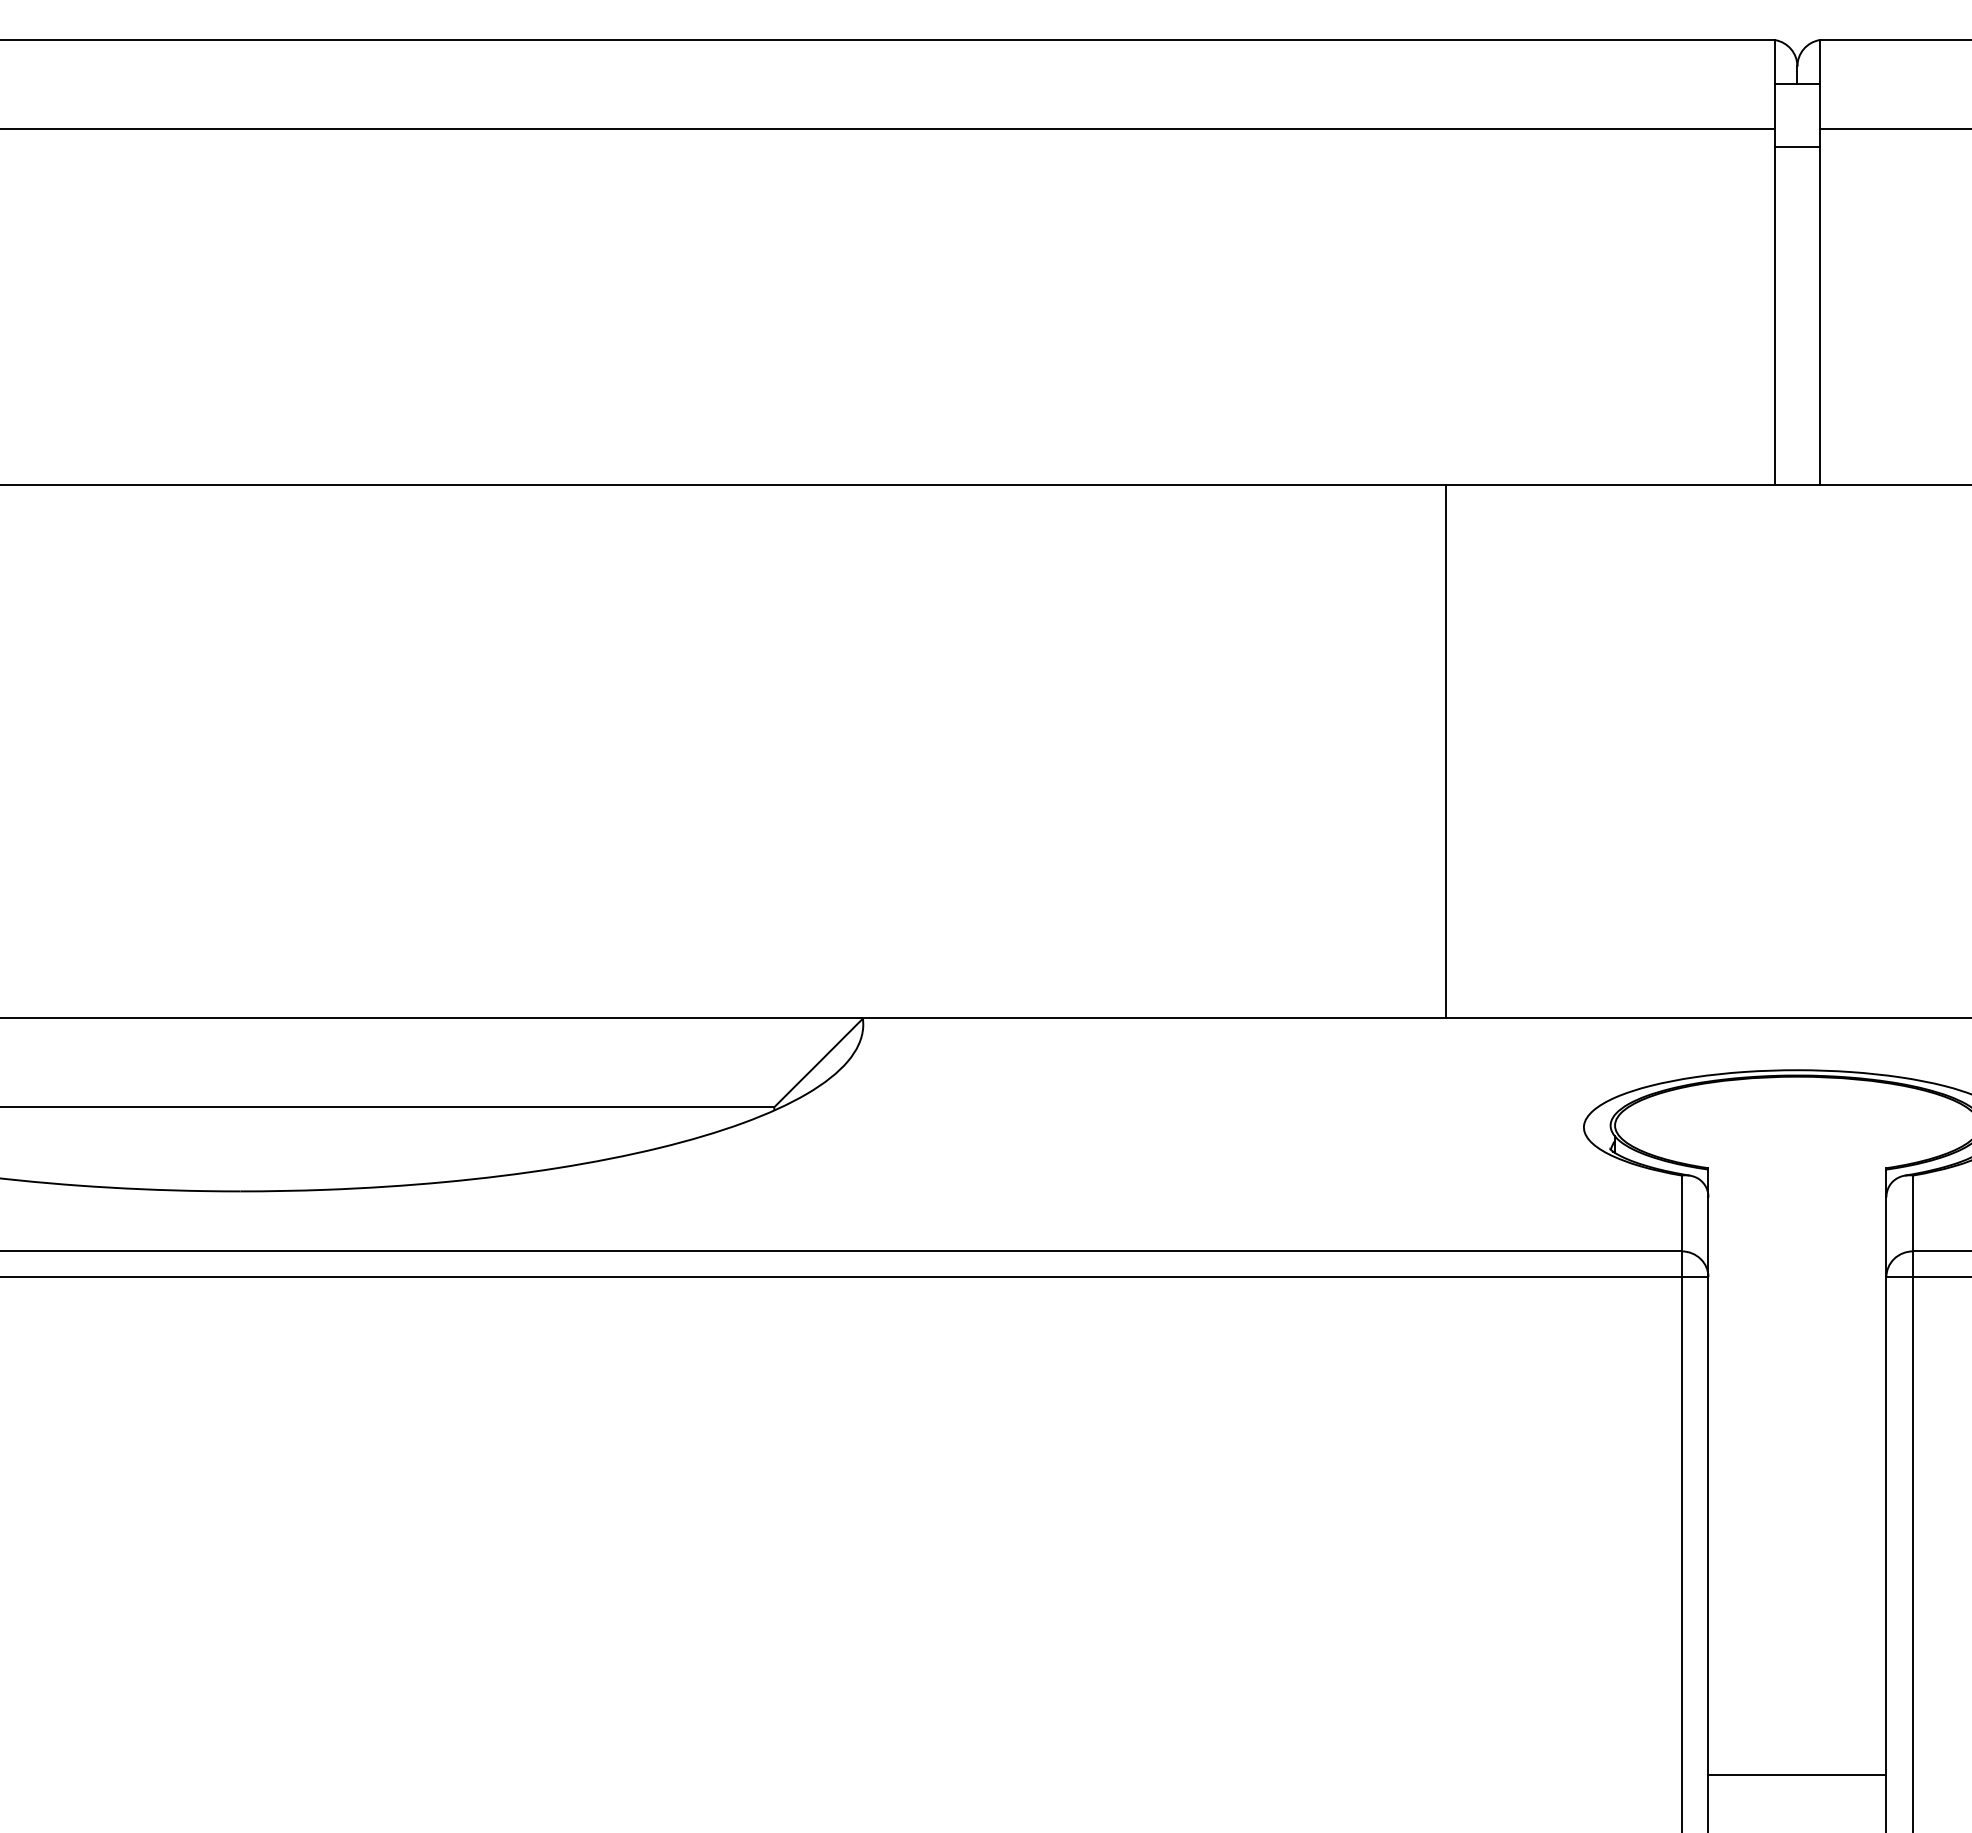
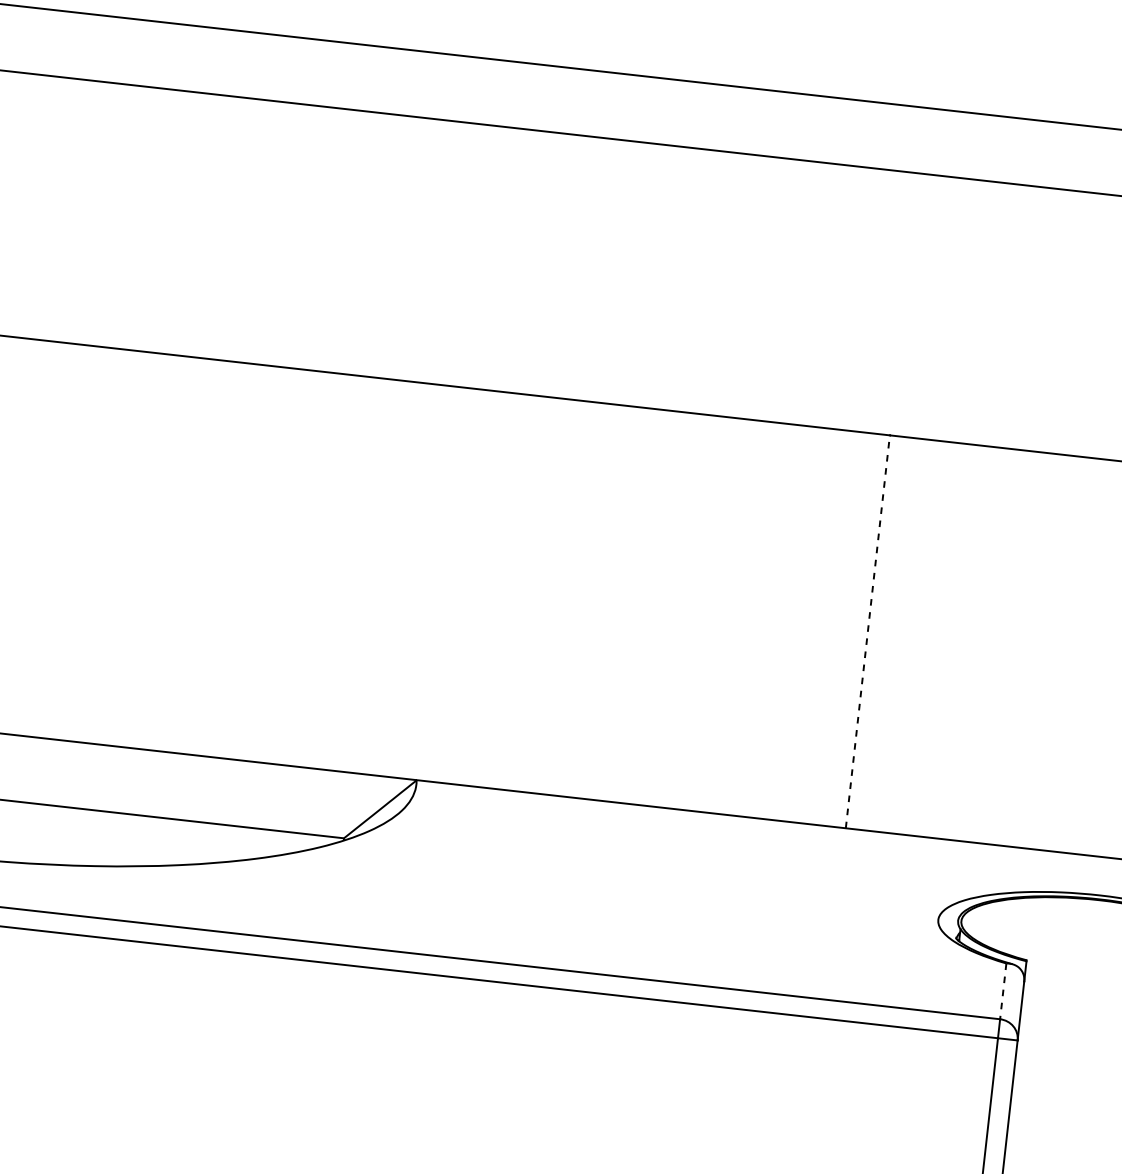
line: (1446, 751) -> (868, 631), solid -> dashed
line: (1681, 1213) -> (1003, 991), solid -> dashed

